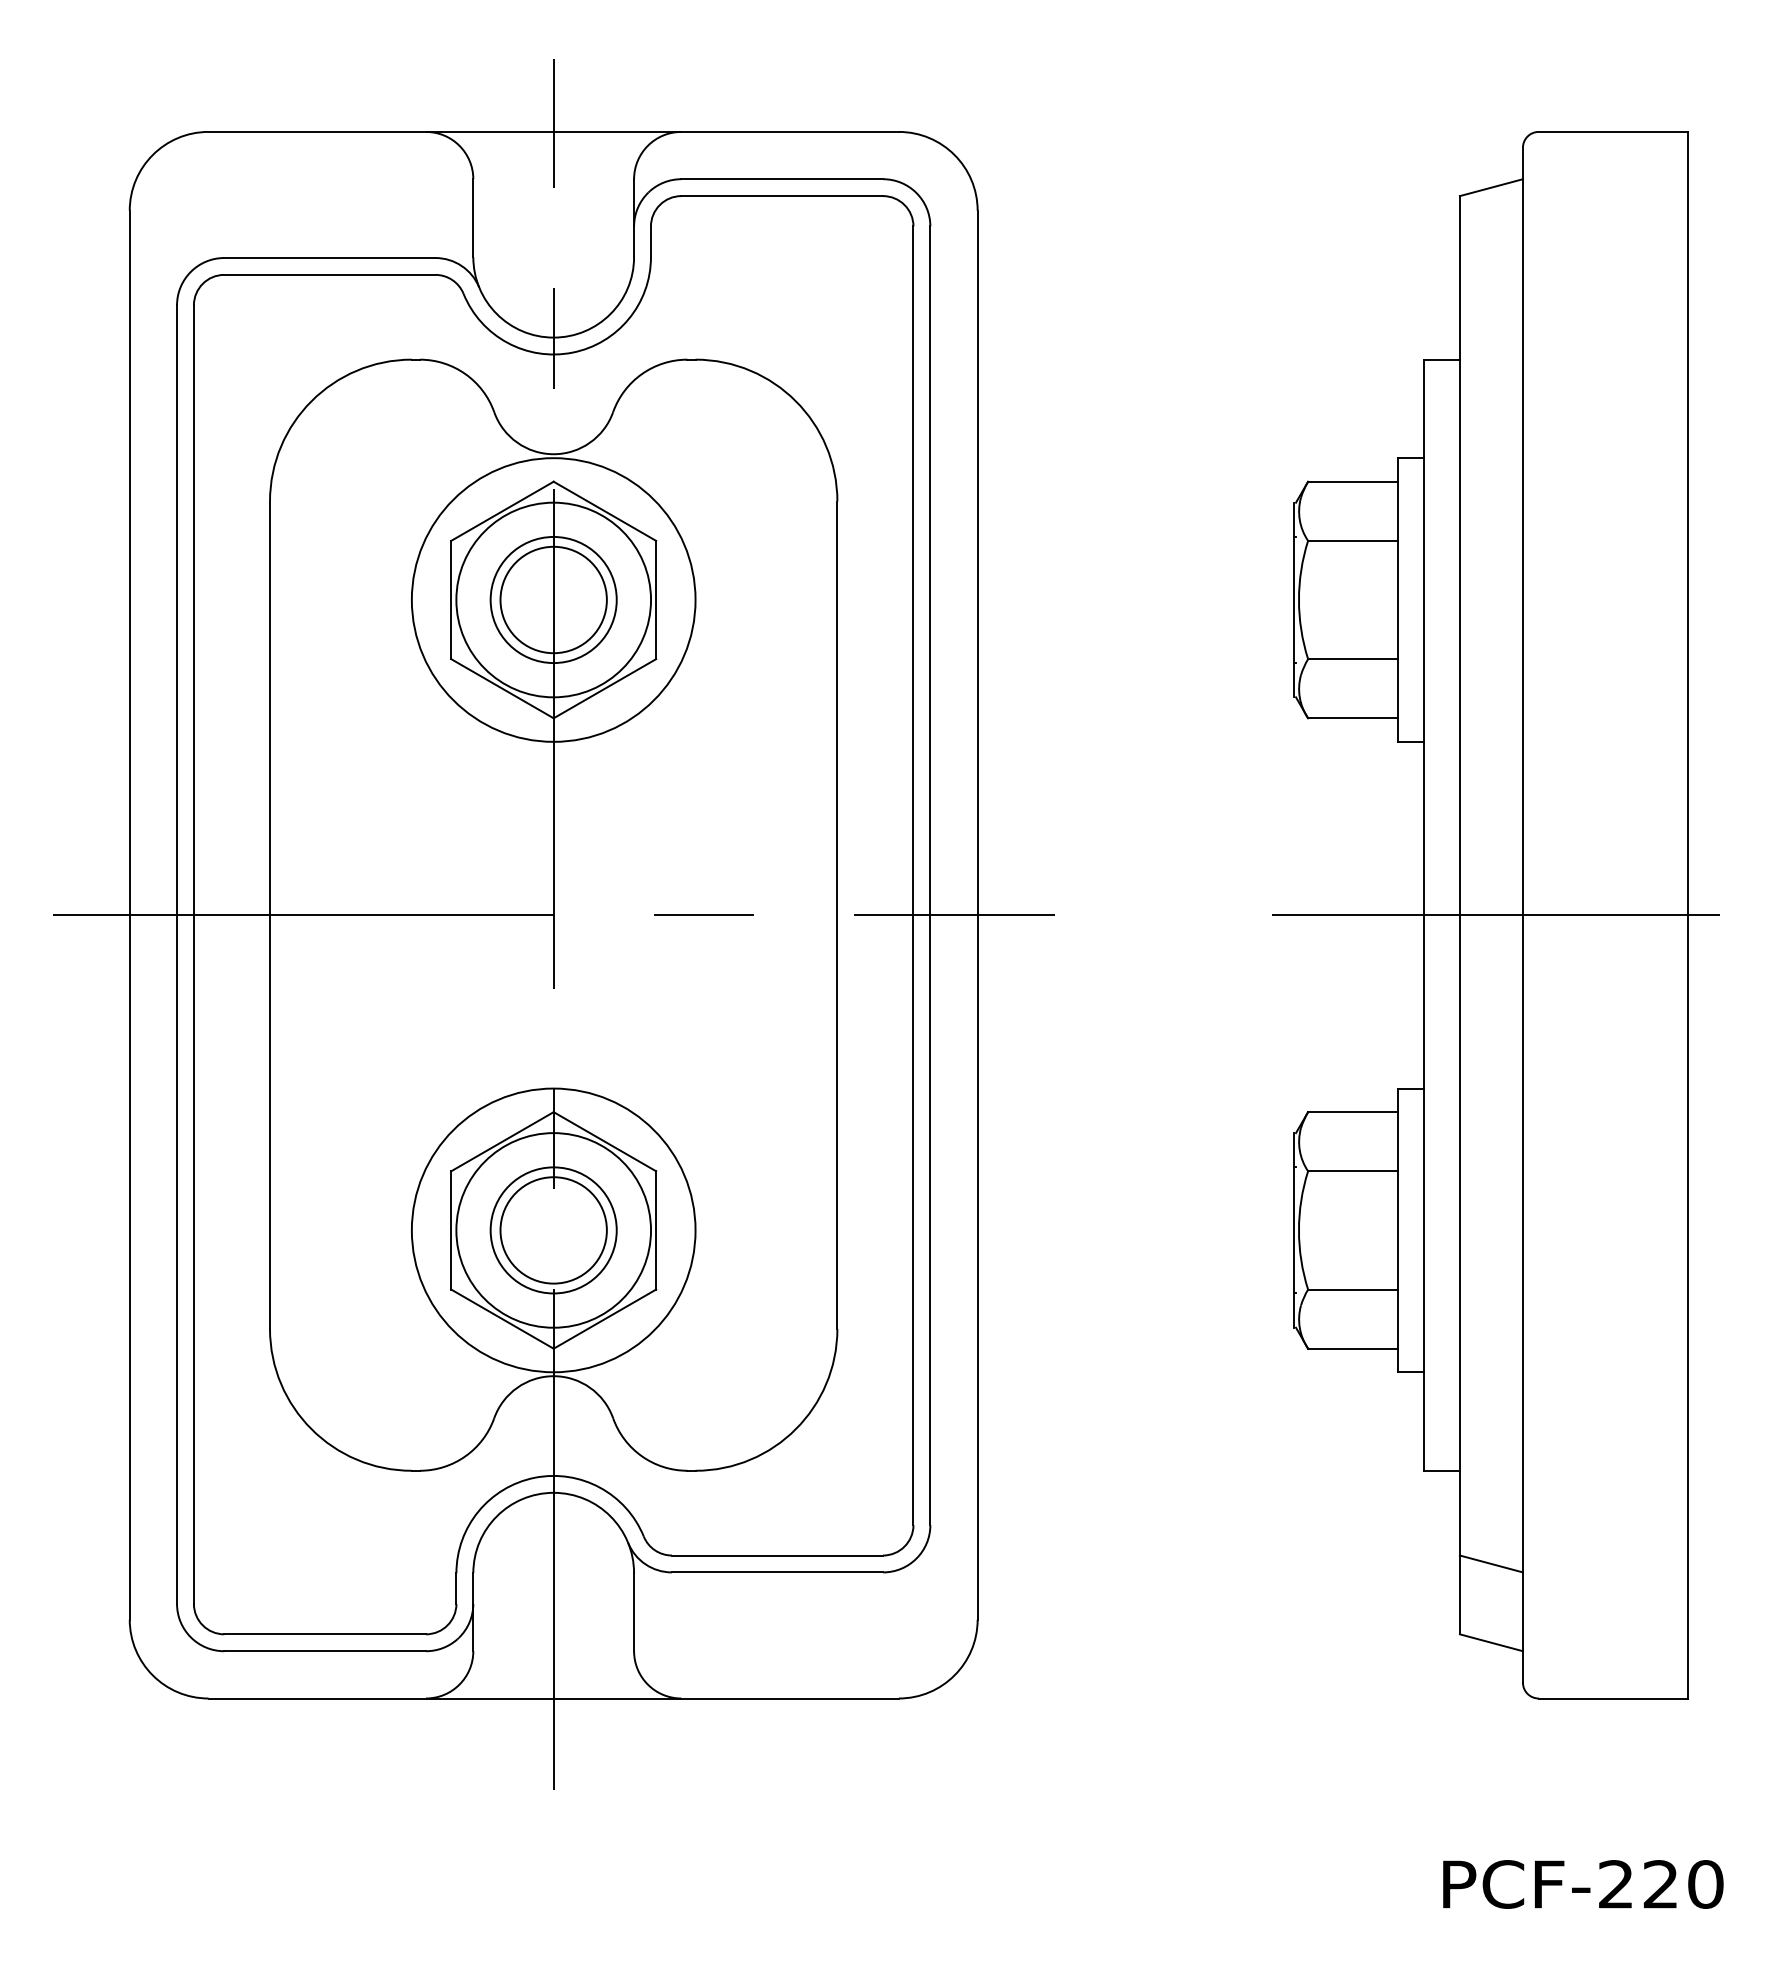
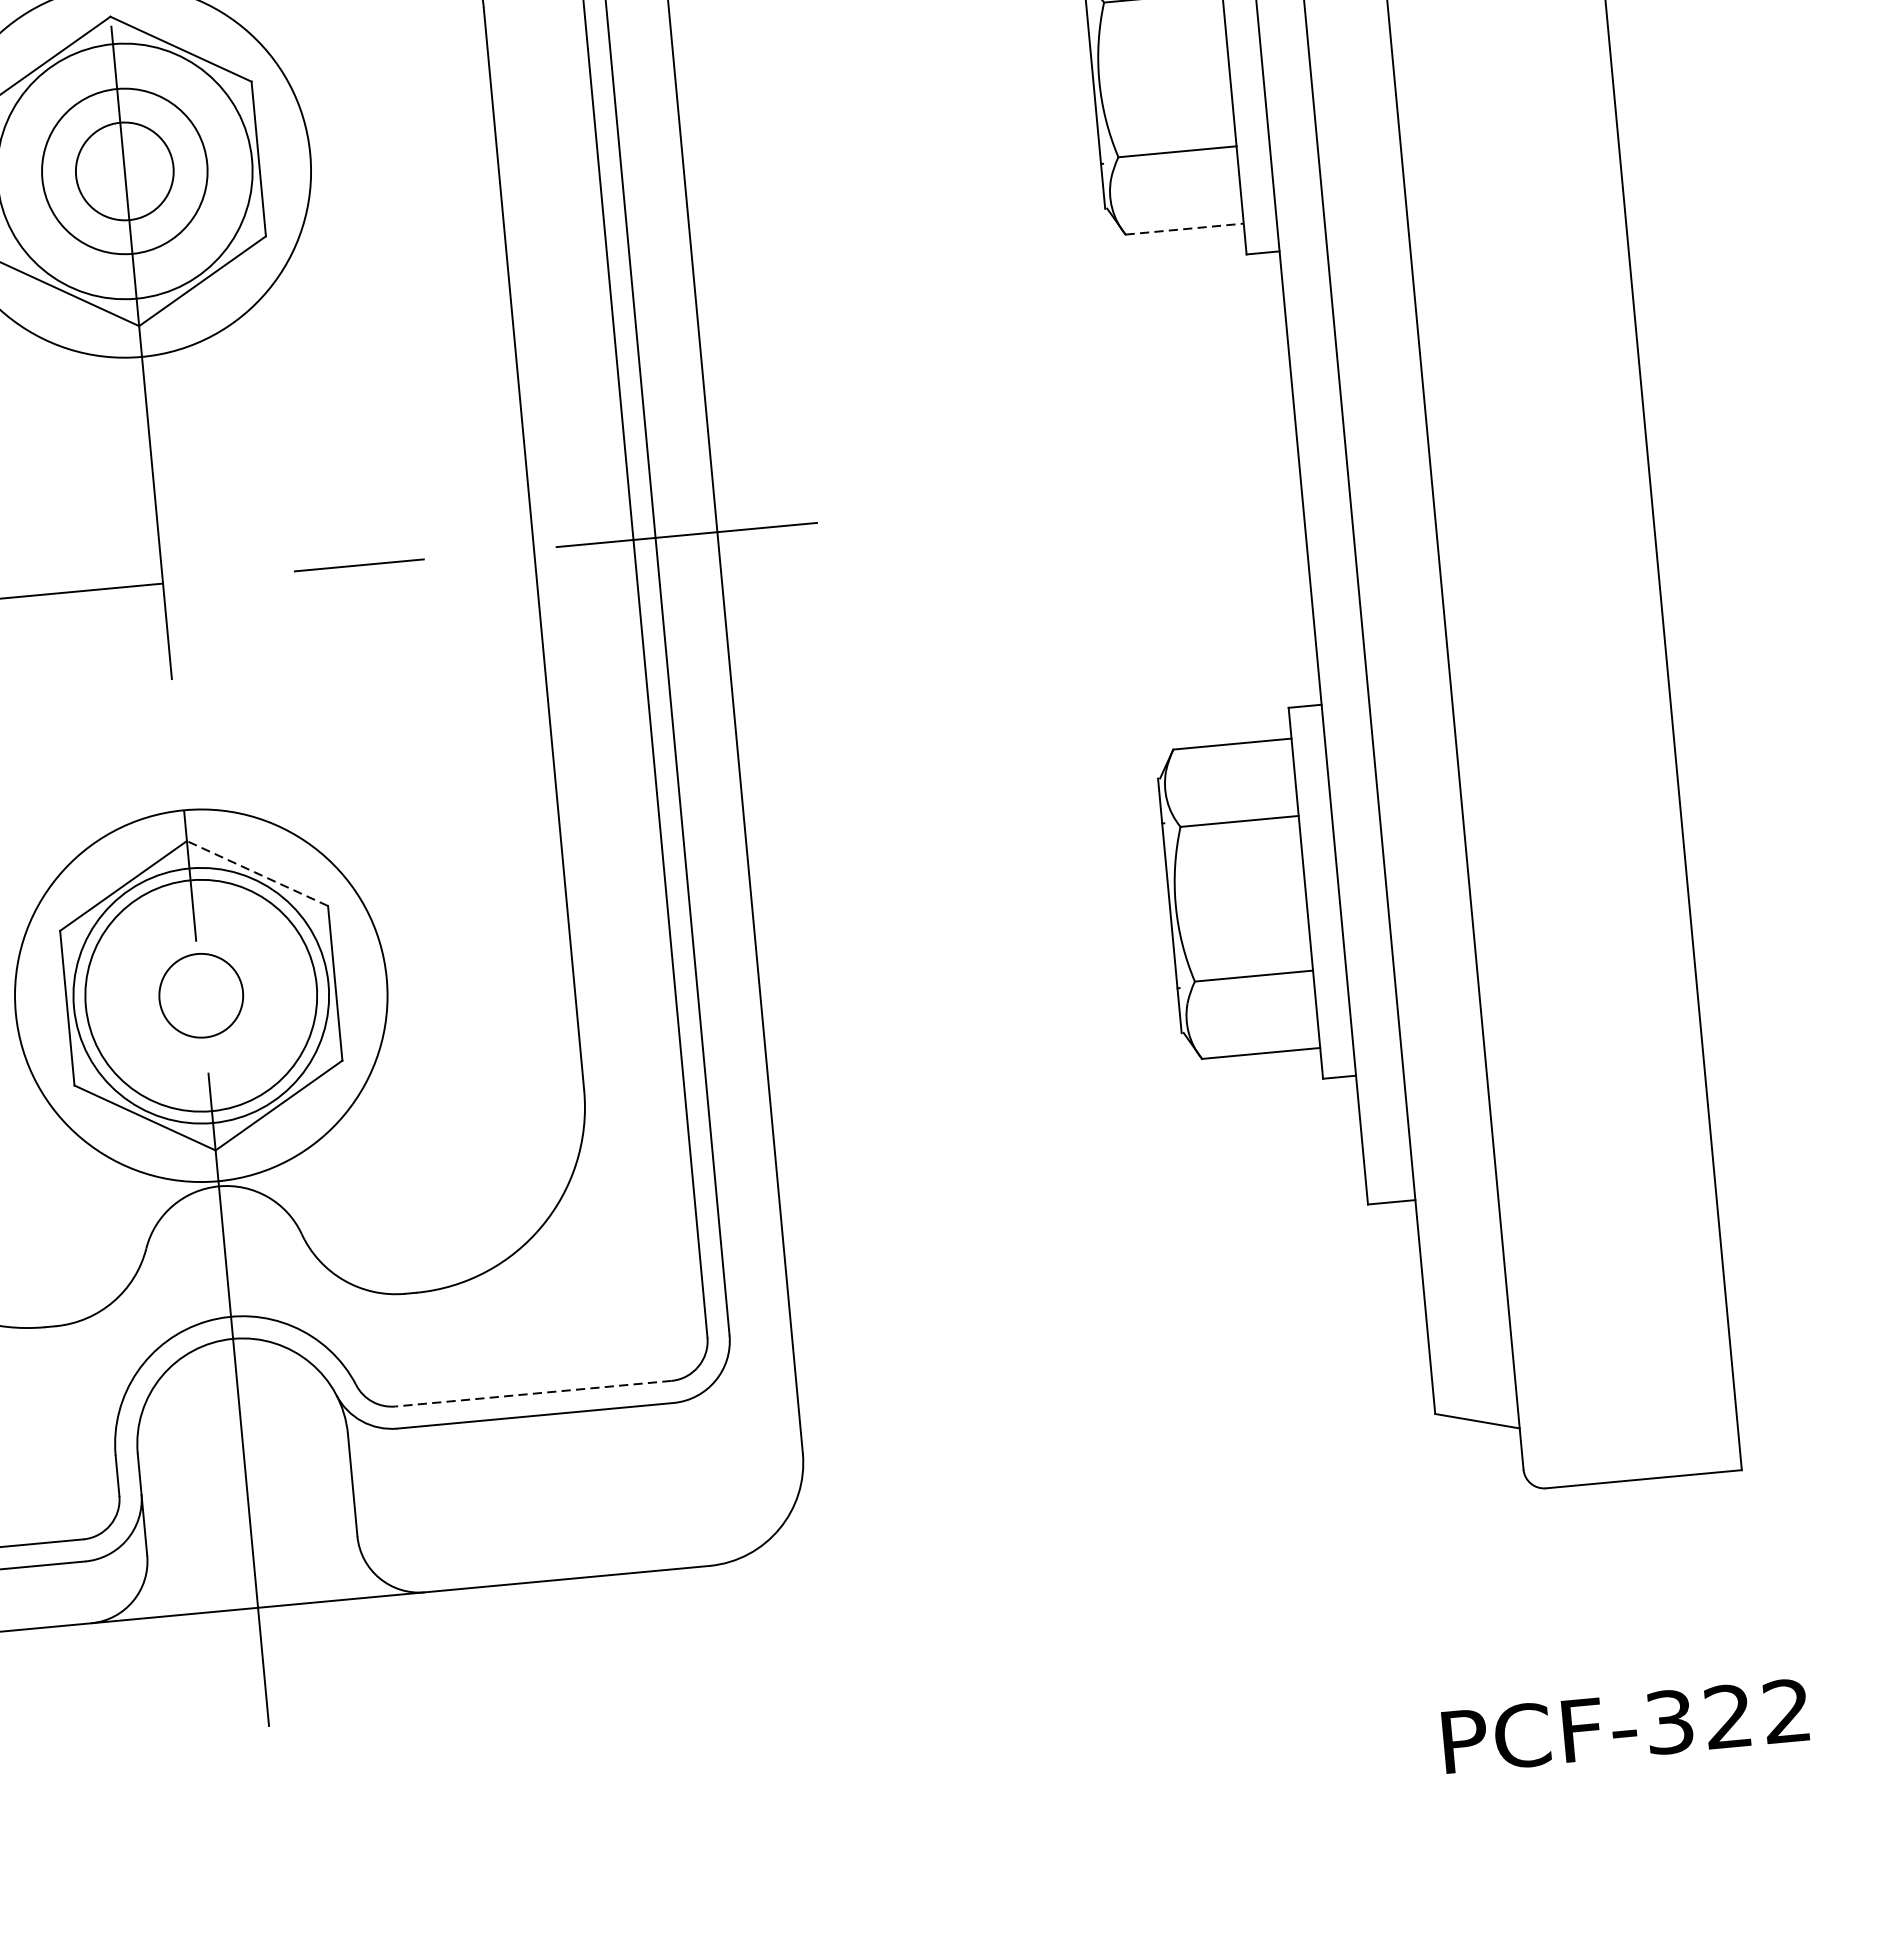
circle: (553, 599) -> (124, 170), size x0.7
line: (1353, 718) -> (1184, 229), solid -> dashed
line: (1495, 915) -> (1394, 469), removed
line: (604, 1141) -> (256, 873), solid -> dashed
circle: (553, 1230) -> (201, 995), size x0.6
circle: (553, 1230) -> (201, 995), size x1.4
line: (777, 1555) -> (533, 1393), solid -> dashed
line: (1490, 1563) -> (1466, 1317), removed
text: (1661, 1884) -> (1729, 1716), PCF-220 -> PCF-322

